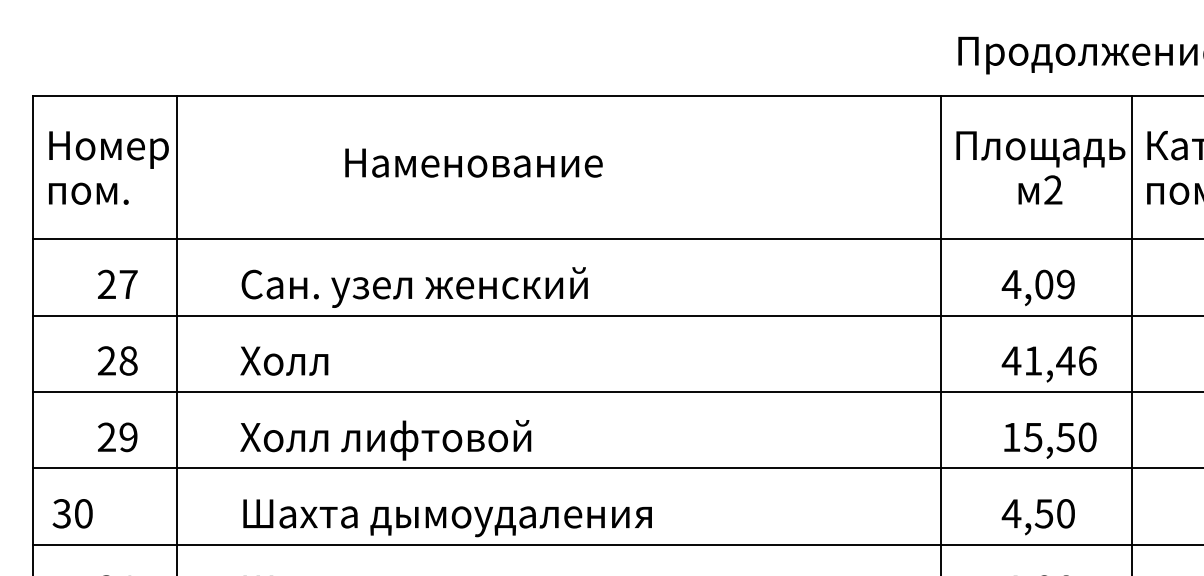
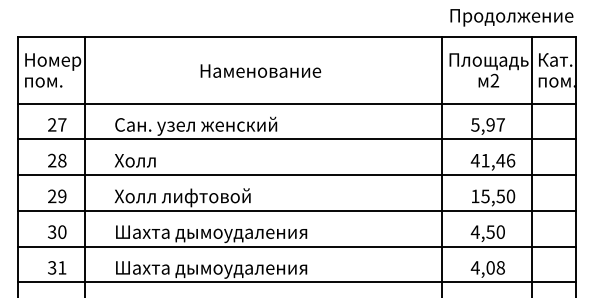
text: (473, 161) -> (260, 70), moved
text: (1037, 283) -> (487, 124), 4,09 -> 5,97
text: (73, 512) -> (57, 231), moved

